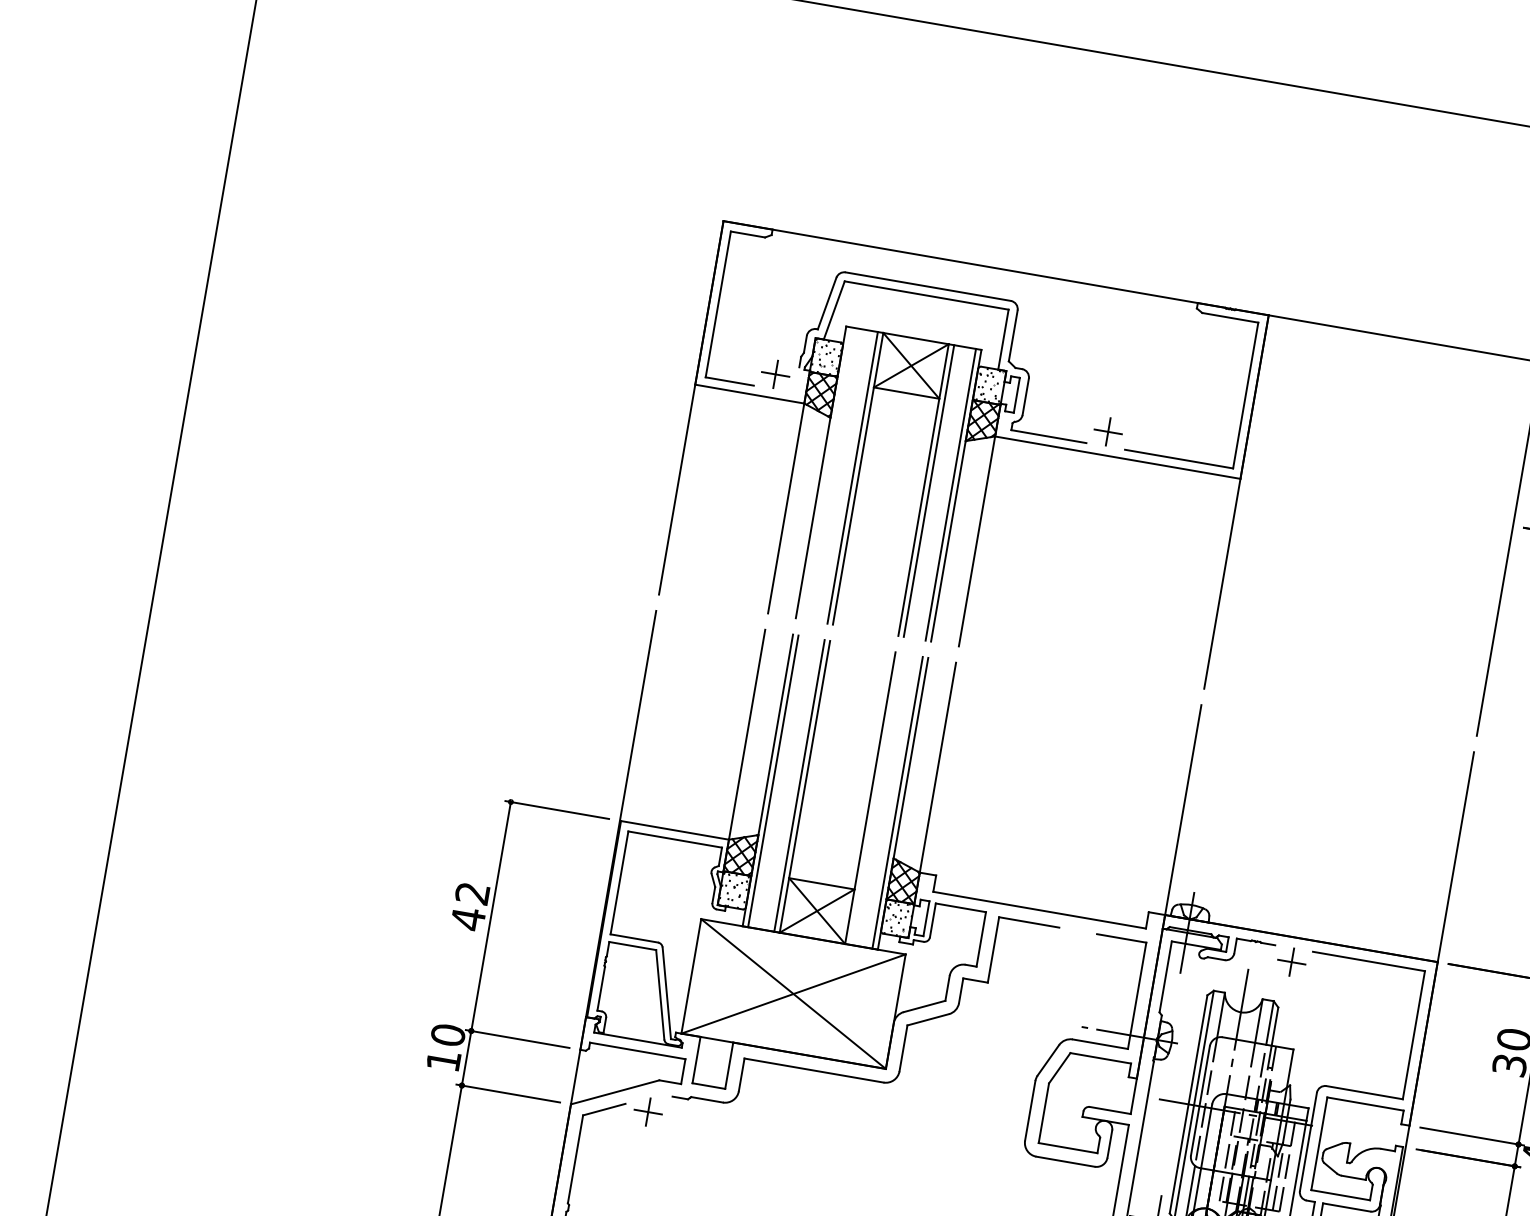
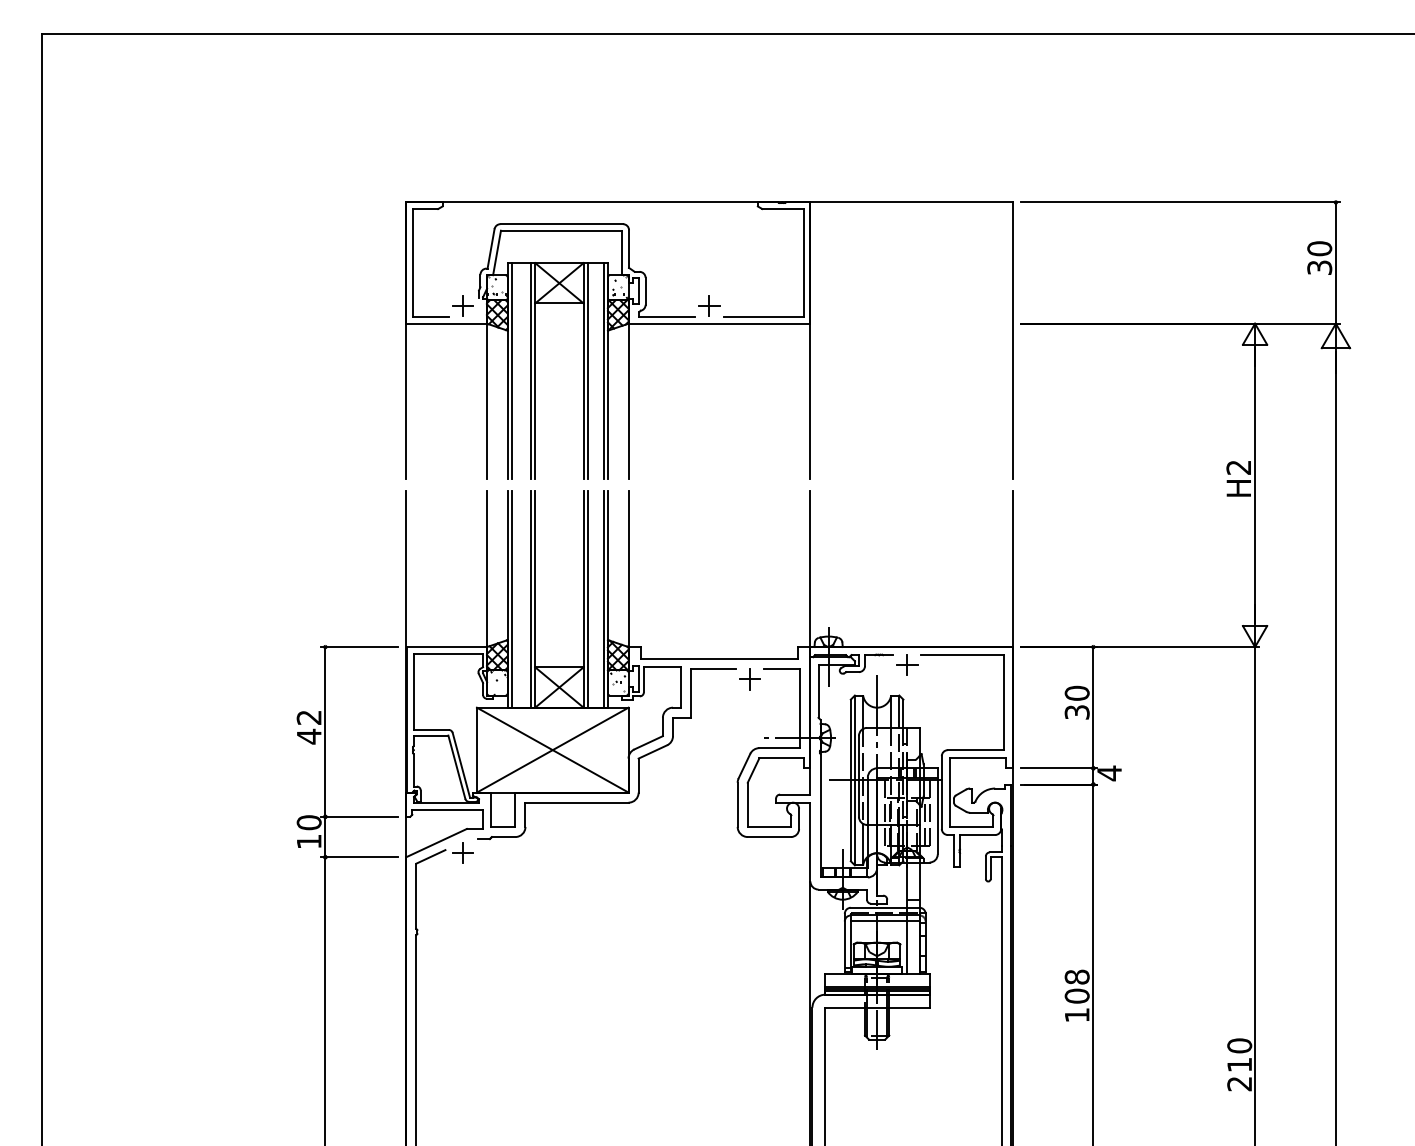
line: (826, 473) -> (511, 371), added
line: (875, 798) -> (587, 599), added
part: (1075, 944) -> (749, 679), added

